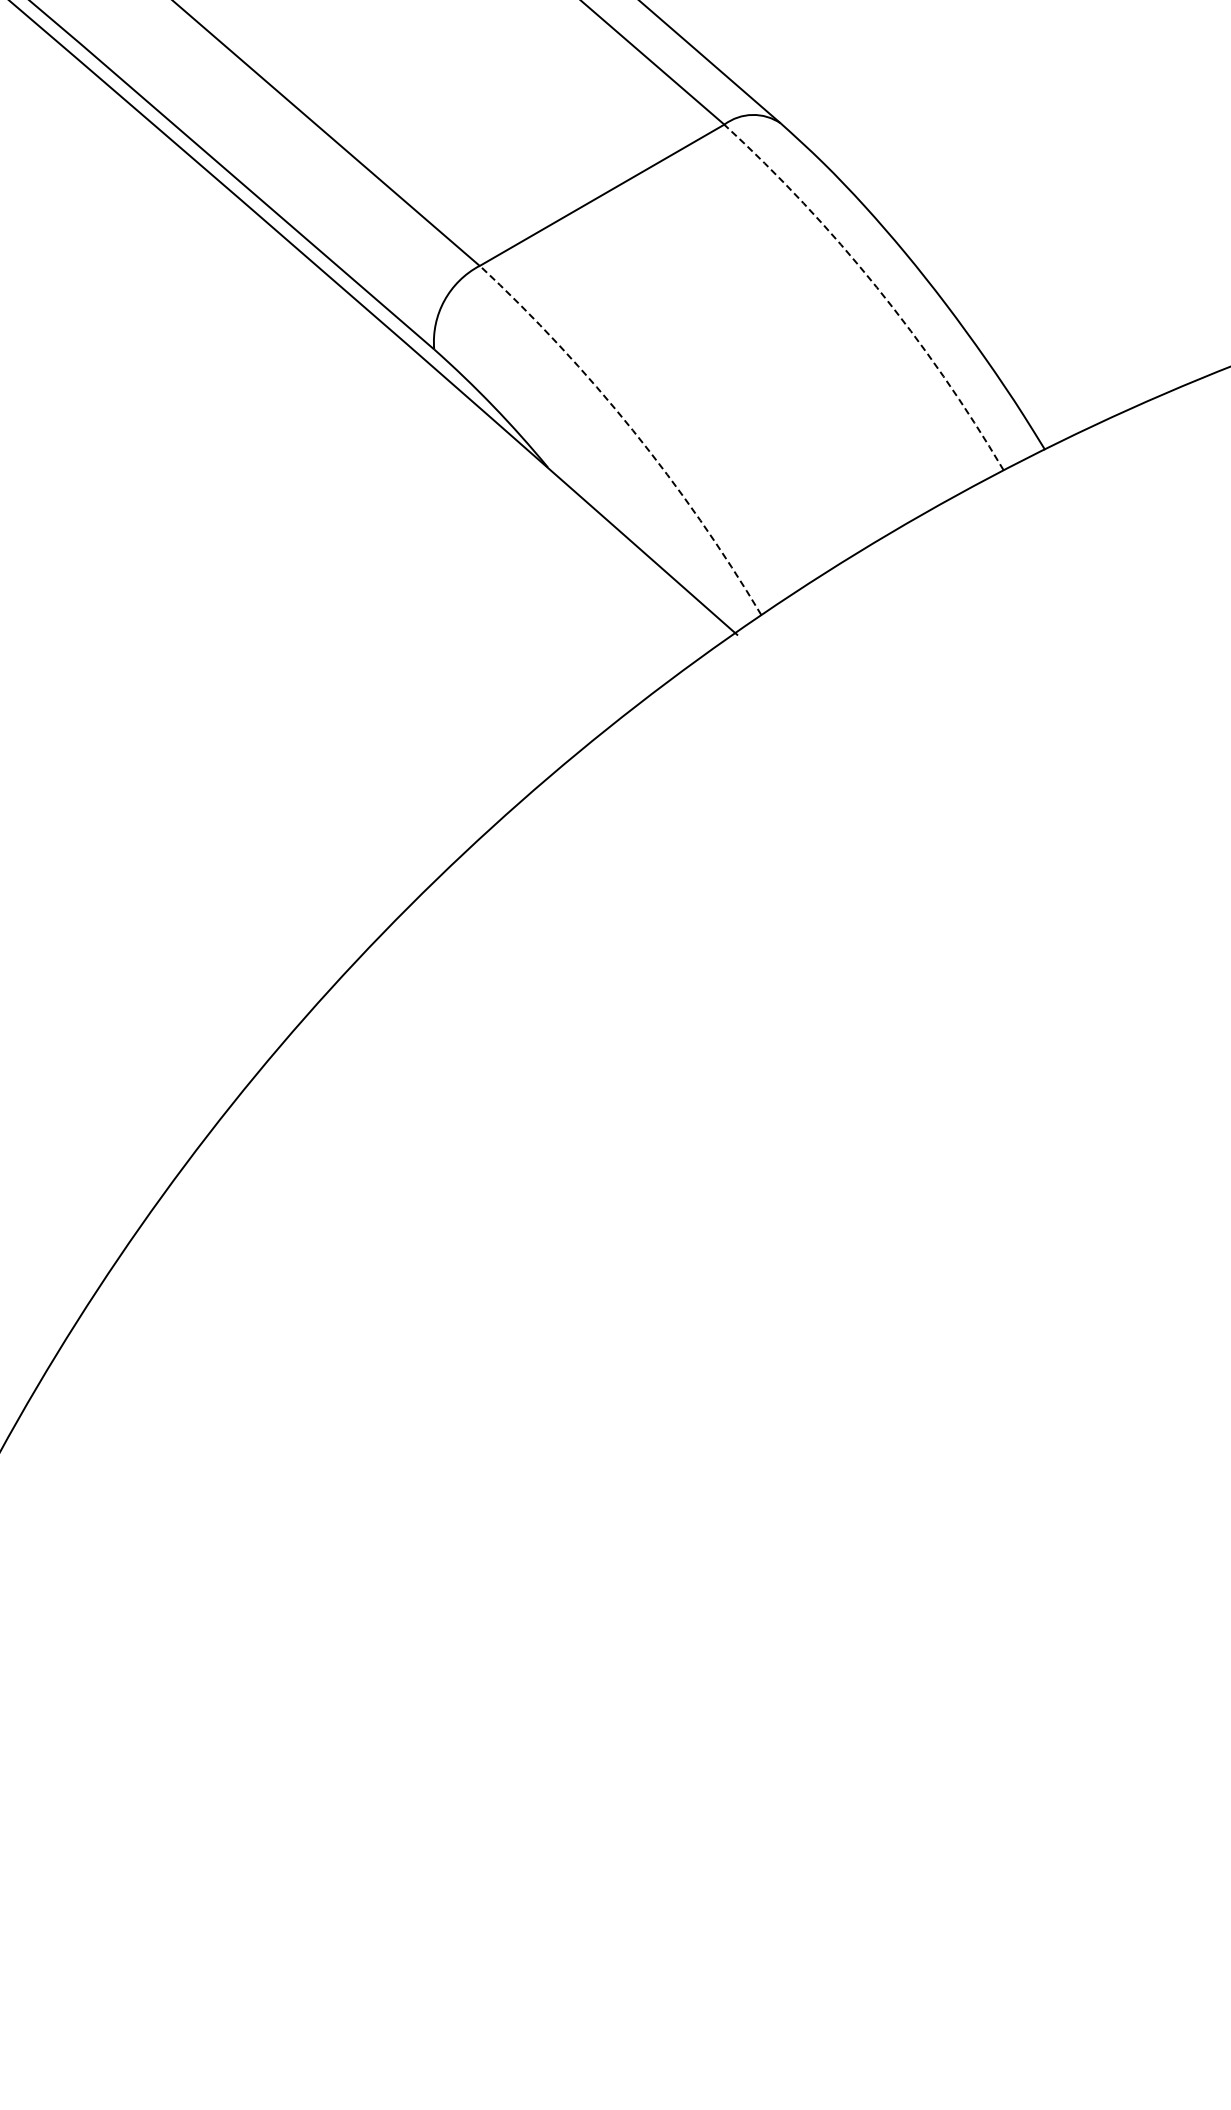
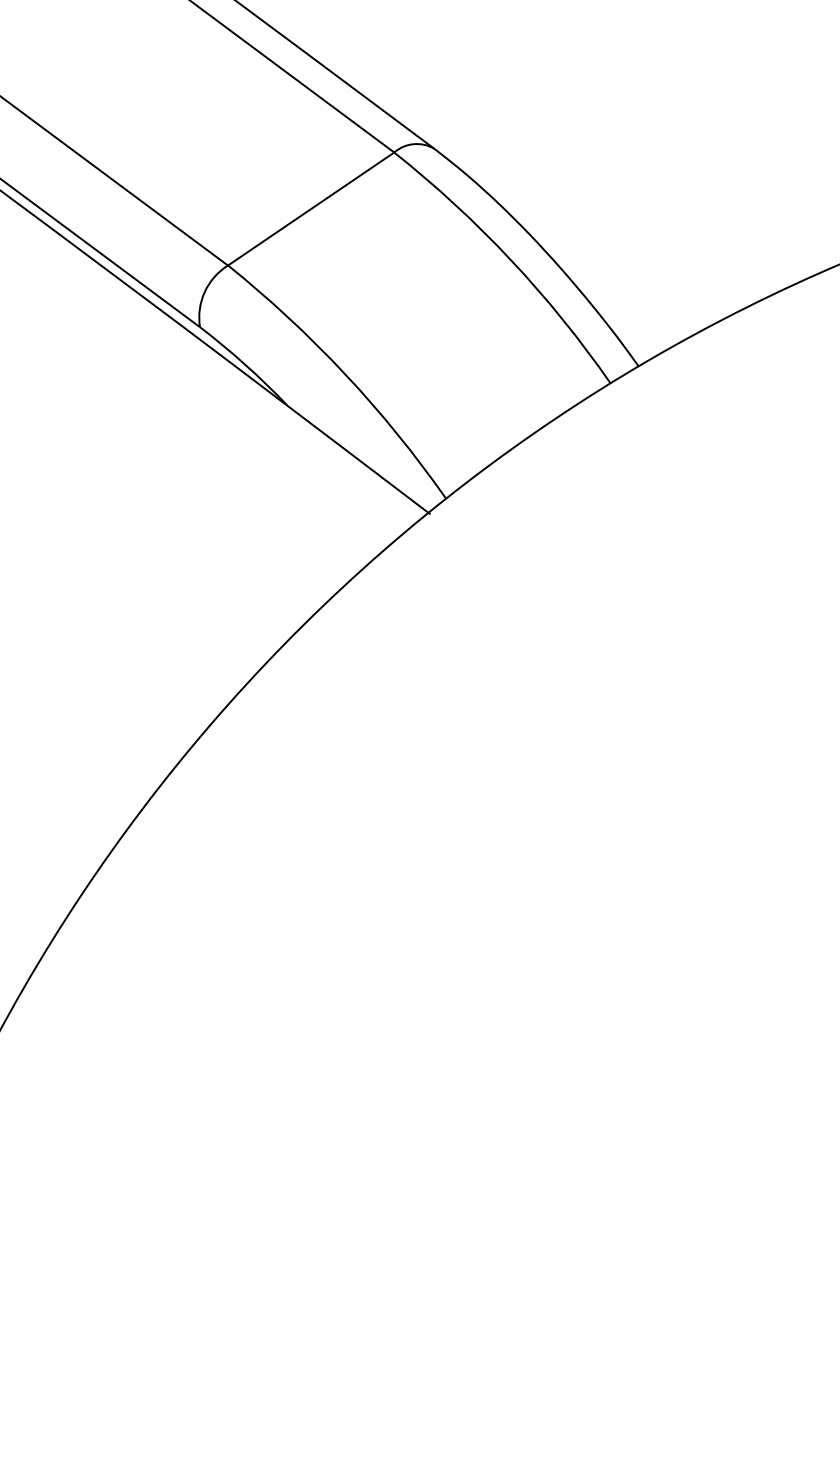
arc: (876, 287) -> (510, 260), dashed -> solid
arc: (632, 430) -> (344, 374), dashed -> solid

